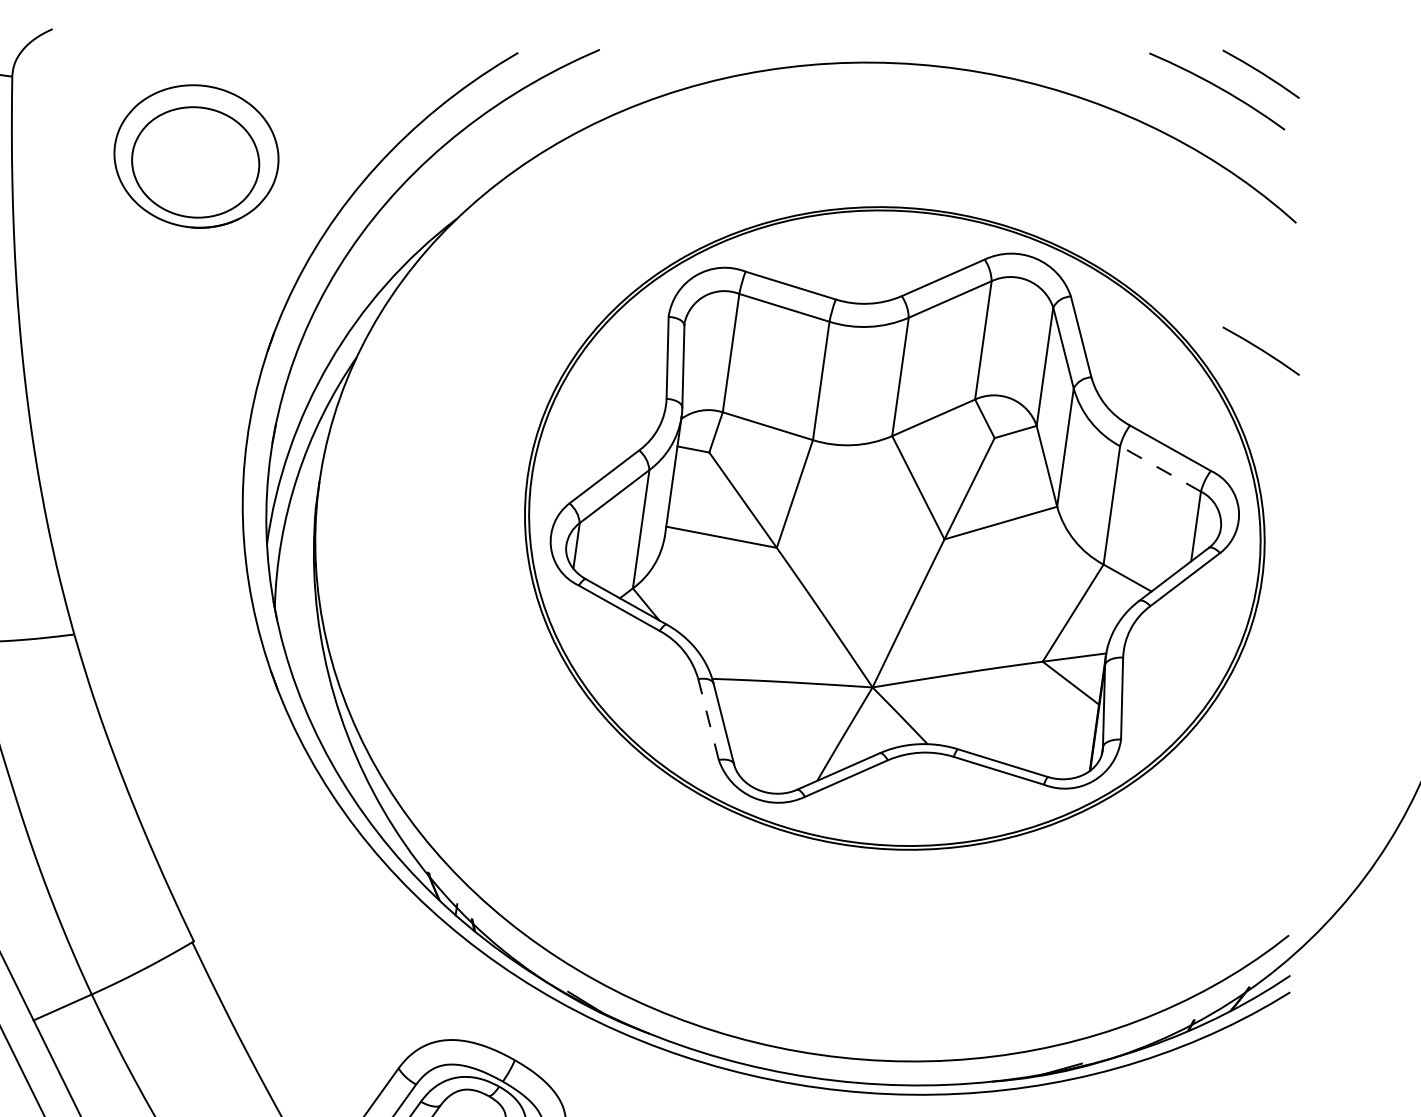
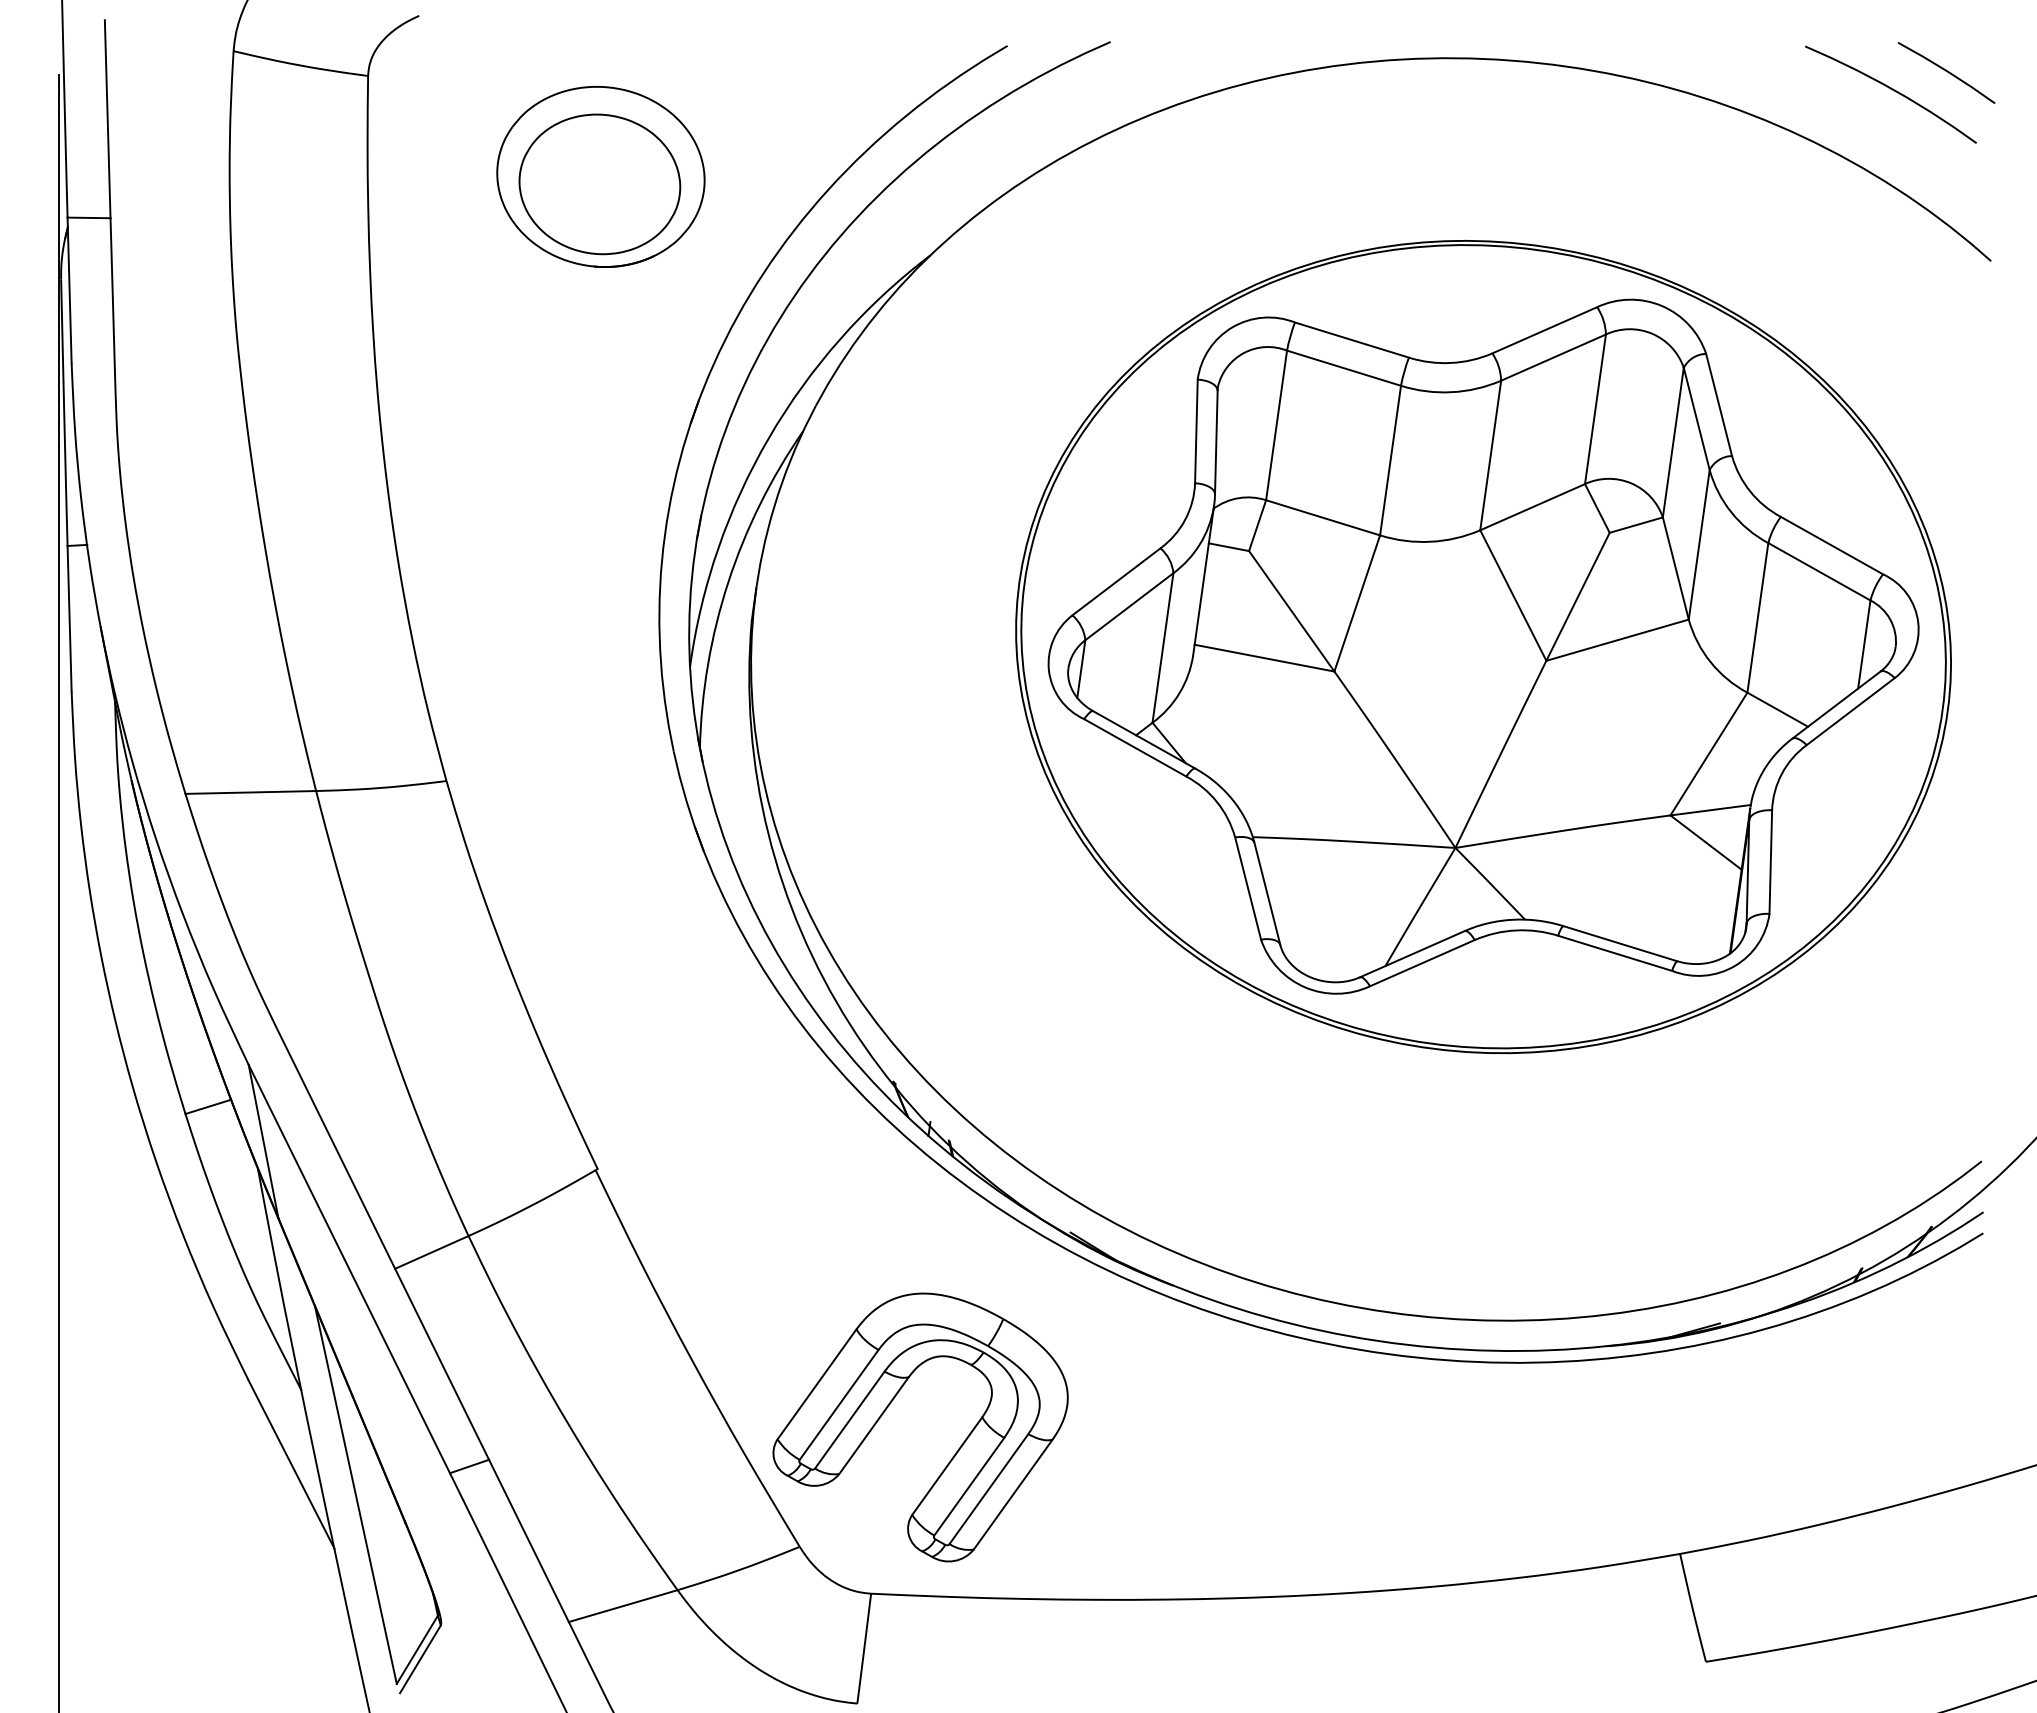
line: (1261, 350) -> (1946, 421), removed
line: (1160, 468) -> (1819, 571), dashed -> solid
line: (708, 719) -> (1248, 888), dashed -> solid

